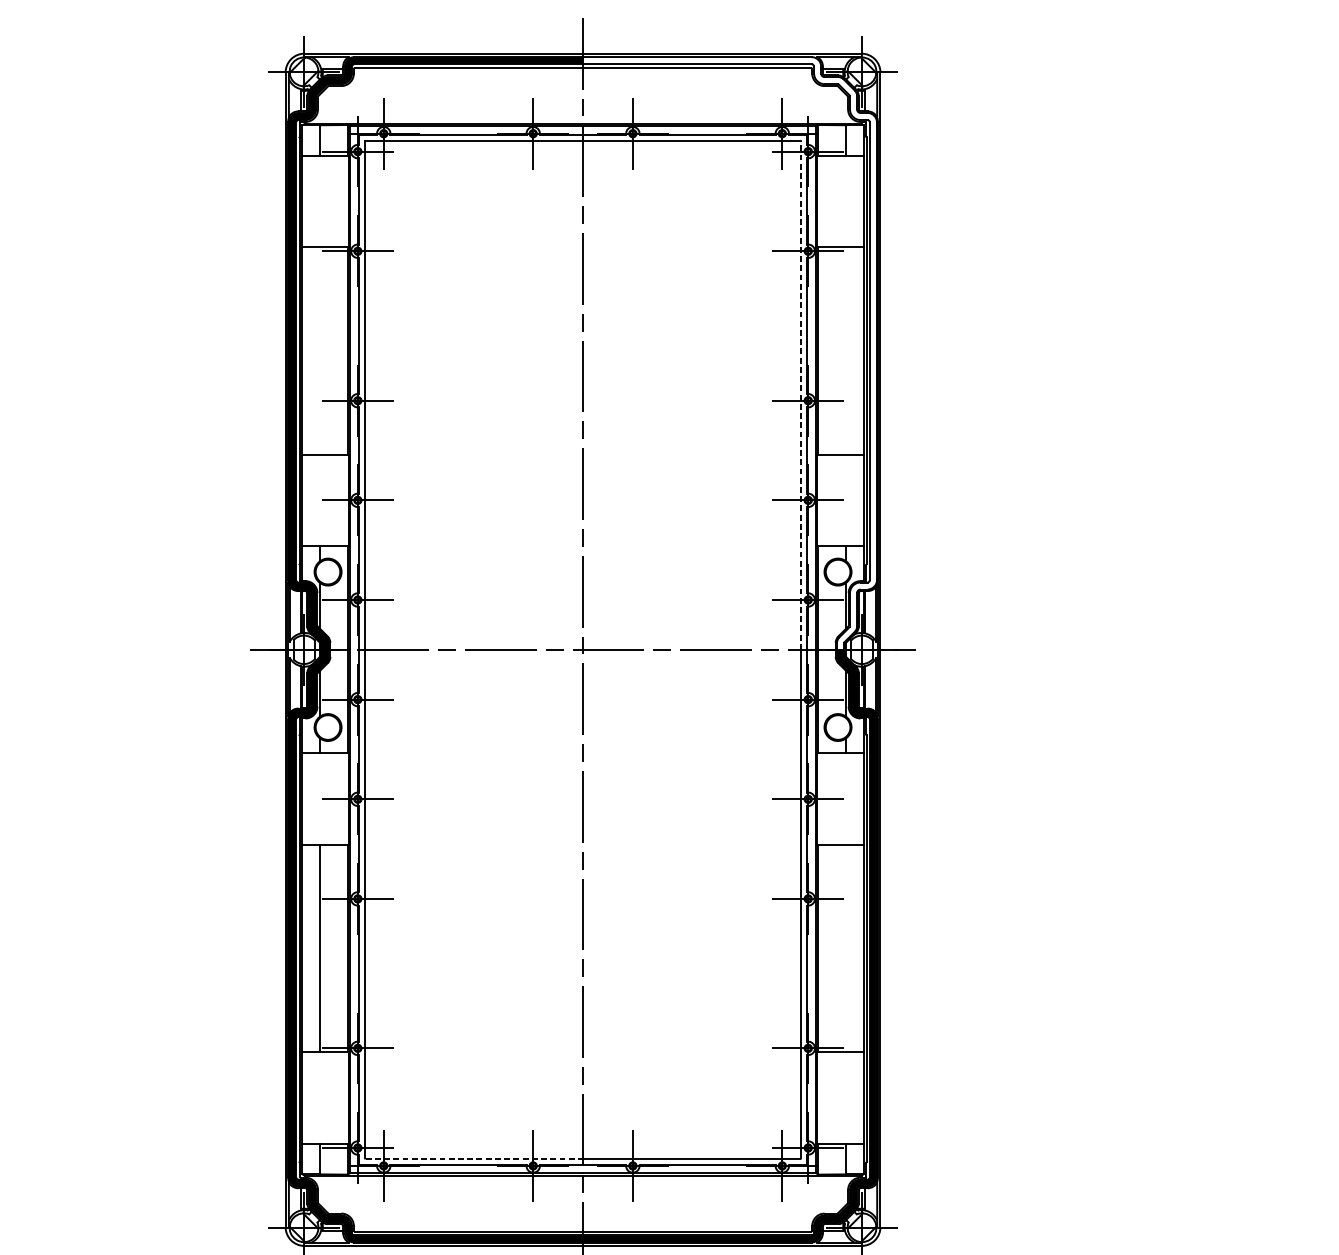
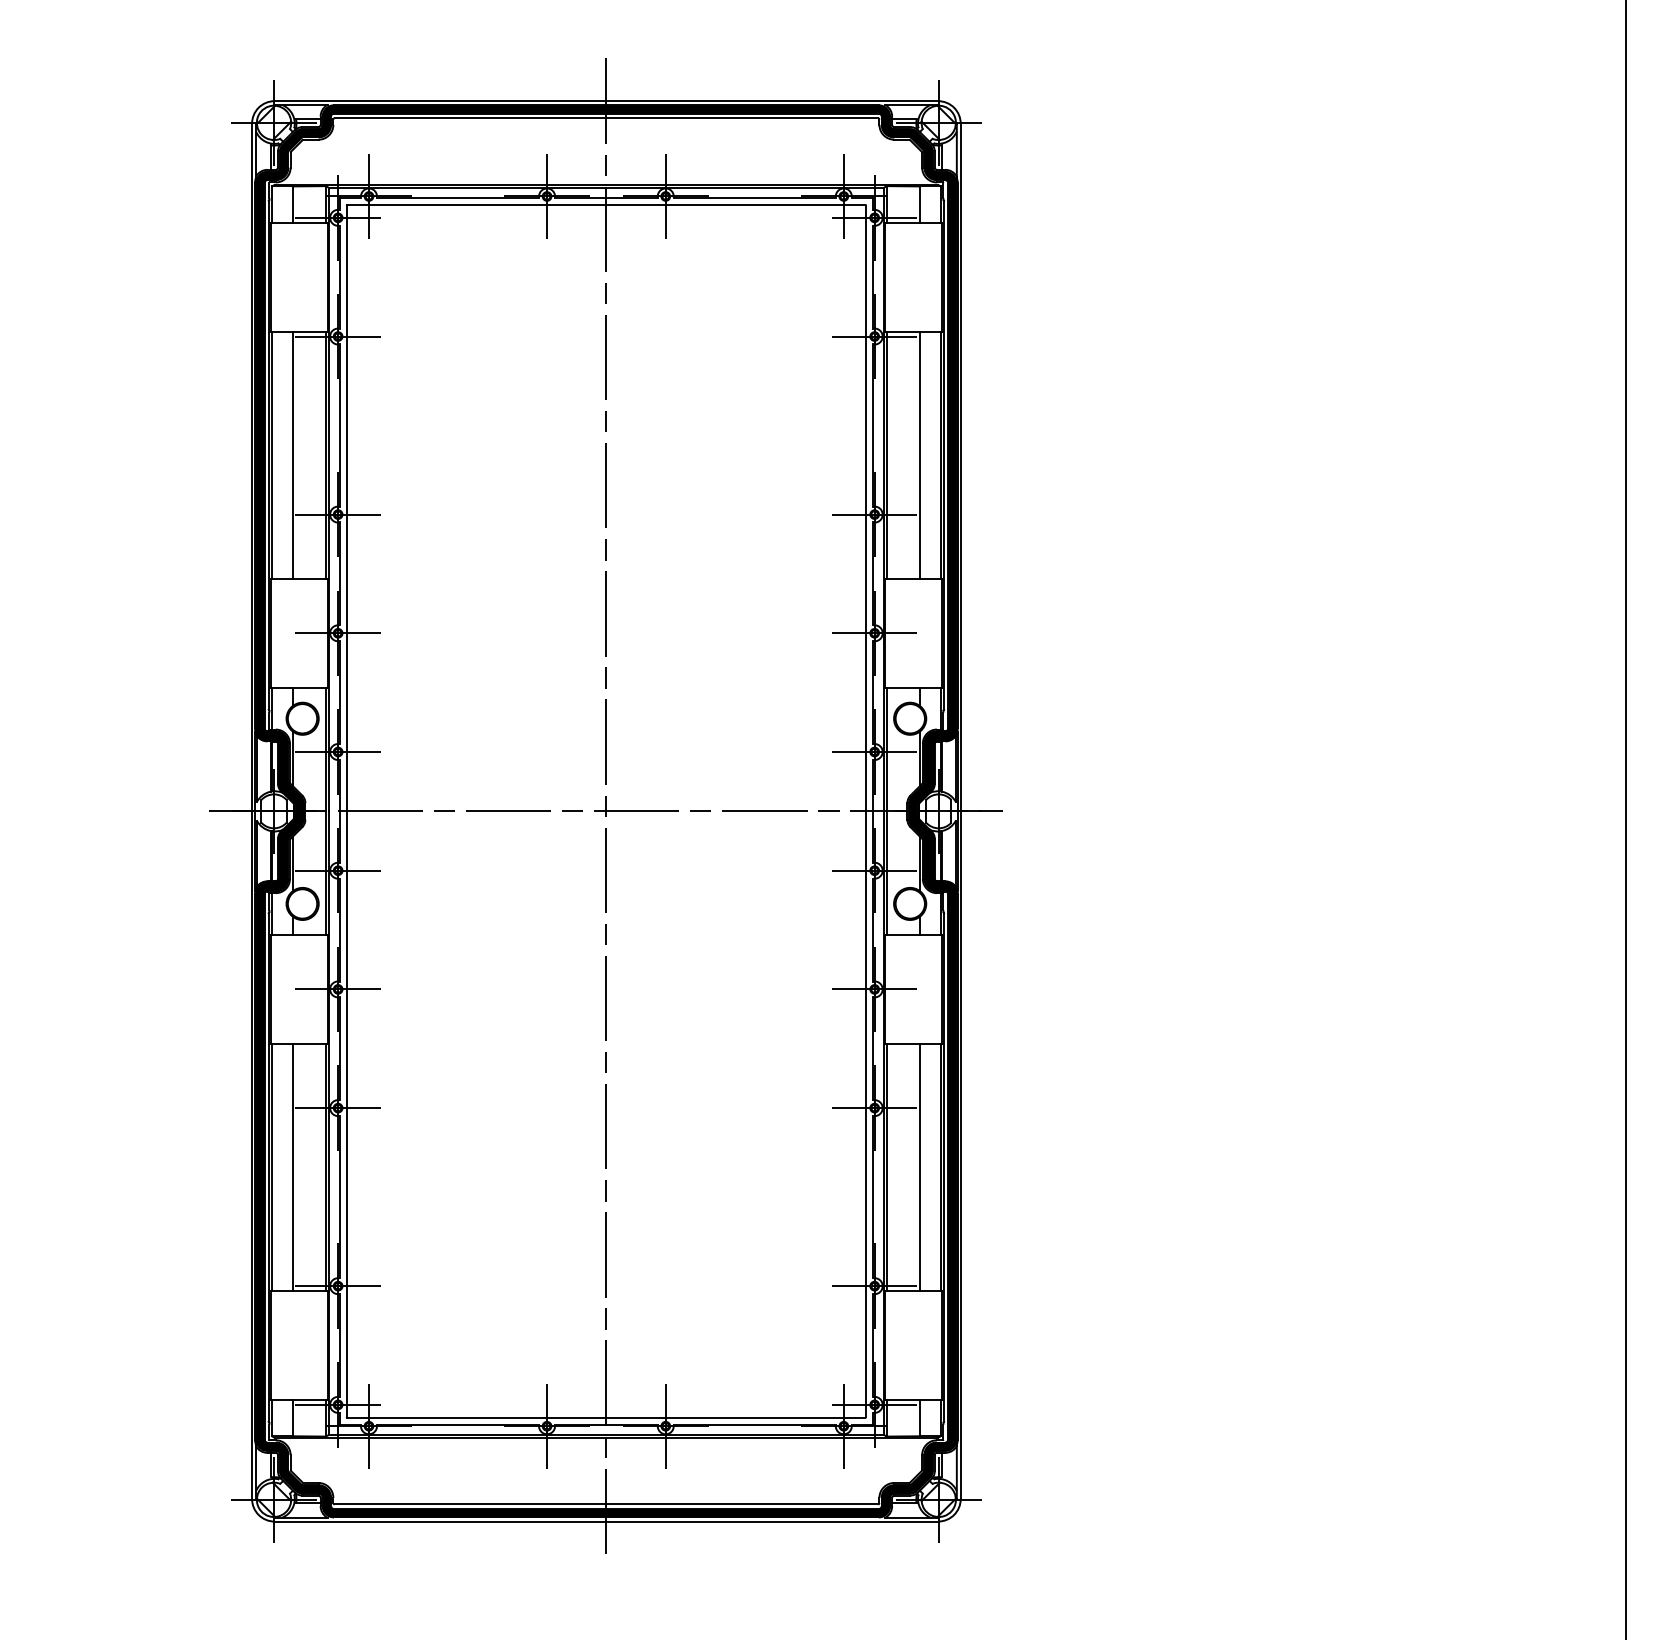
line: (319, 350) -> (292, 454), added
line: (846, 350) -> (920, 454), added
fill: (730, 353) -> (781, 458), added
line: (801, 395) -> (866, 508), dashed -> solid
line: (846, 948) -> (920, 1167), added
line: (474, 1158) -> (477, 1417), dashed -> solid

